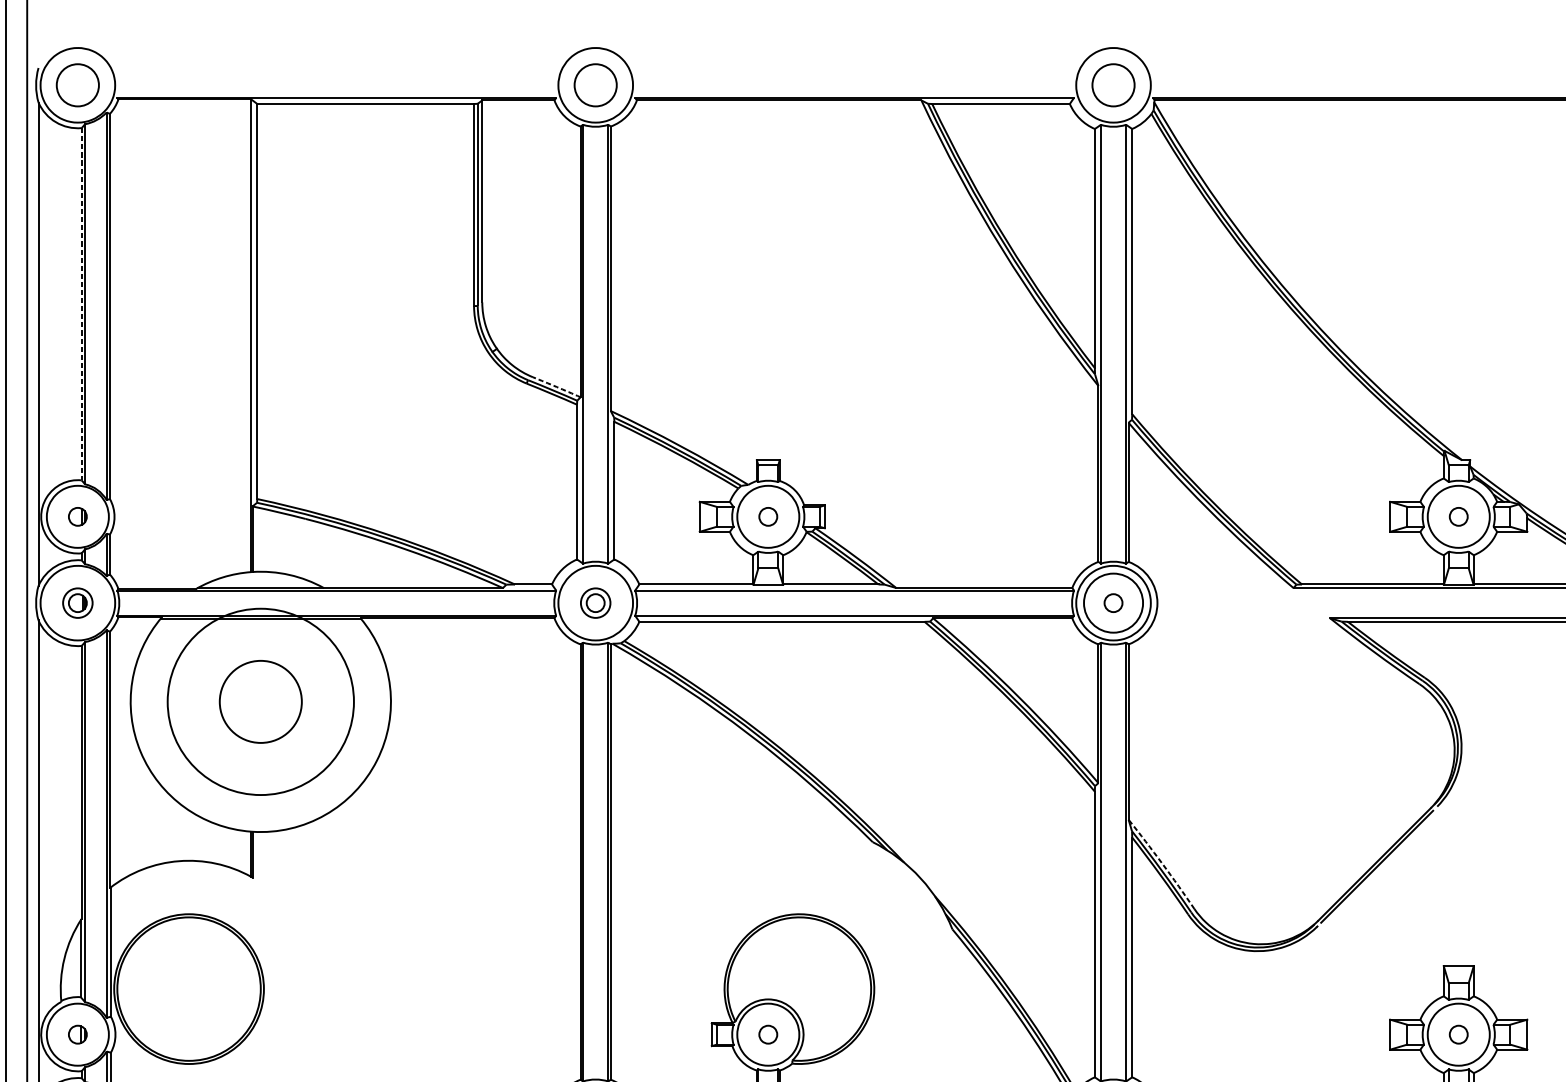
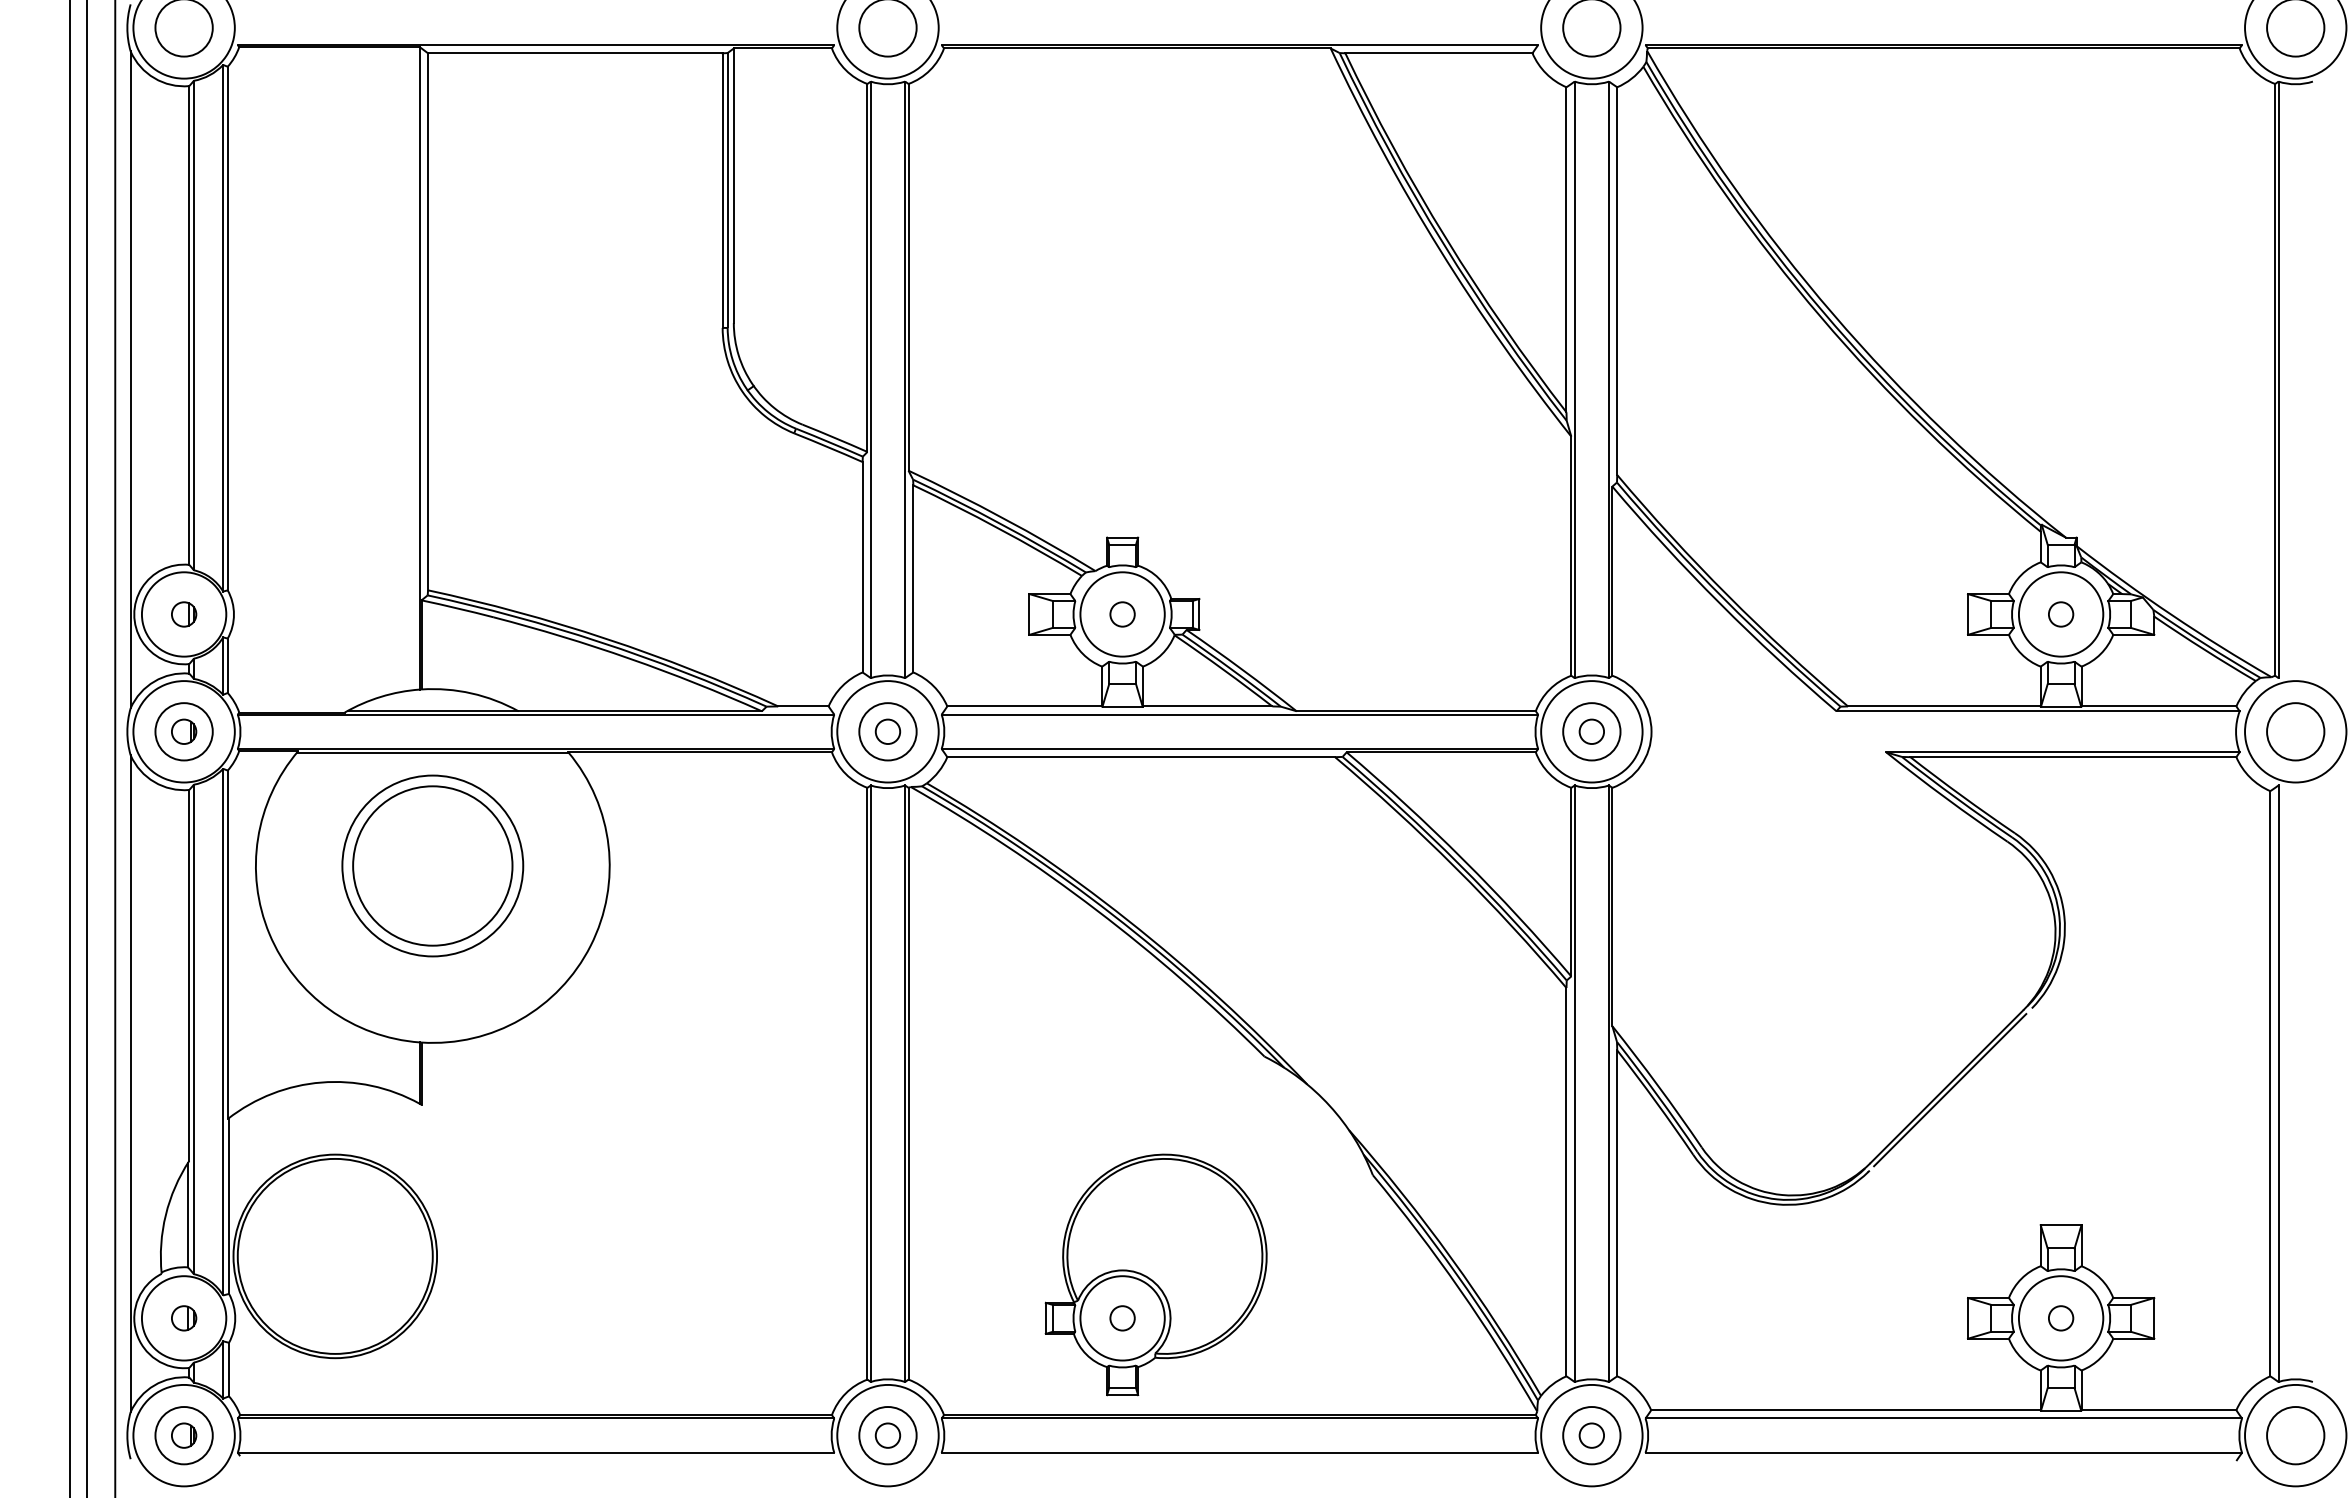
line: (81, 304) -> (189, 325), dashed -> solid
arc: (557, 387) -> (835, 438), dashed -> solid
circle: (77, 602) -> (183, 731), size x1.43
circle: (595, 602) -> (887, 731), size x1.43
circle: (1113, 602) -> (1591, 731), size x0.71
circle: (260, 701) -> (432, 865), size x0.71
circle: (260, 701) -> (432, 865), size x1.43
arc: (1162, 864) -> (1658, 1086), dashed -> solid

